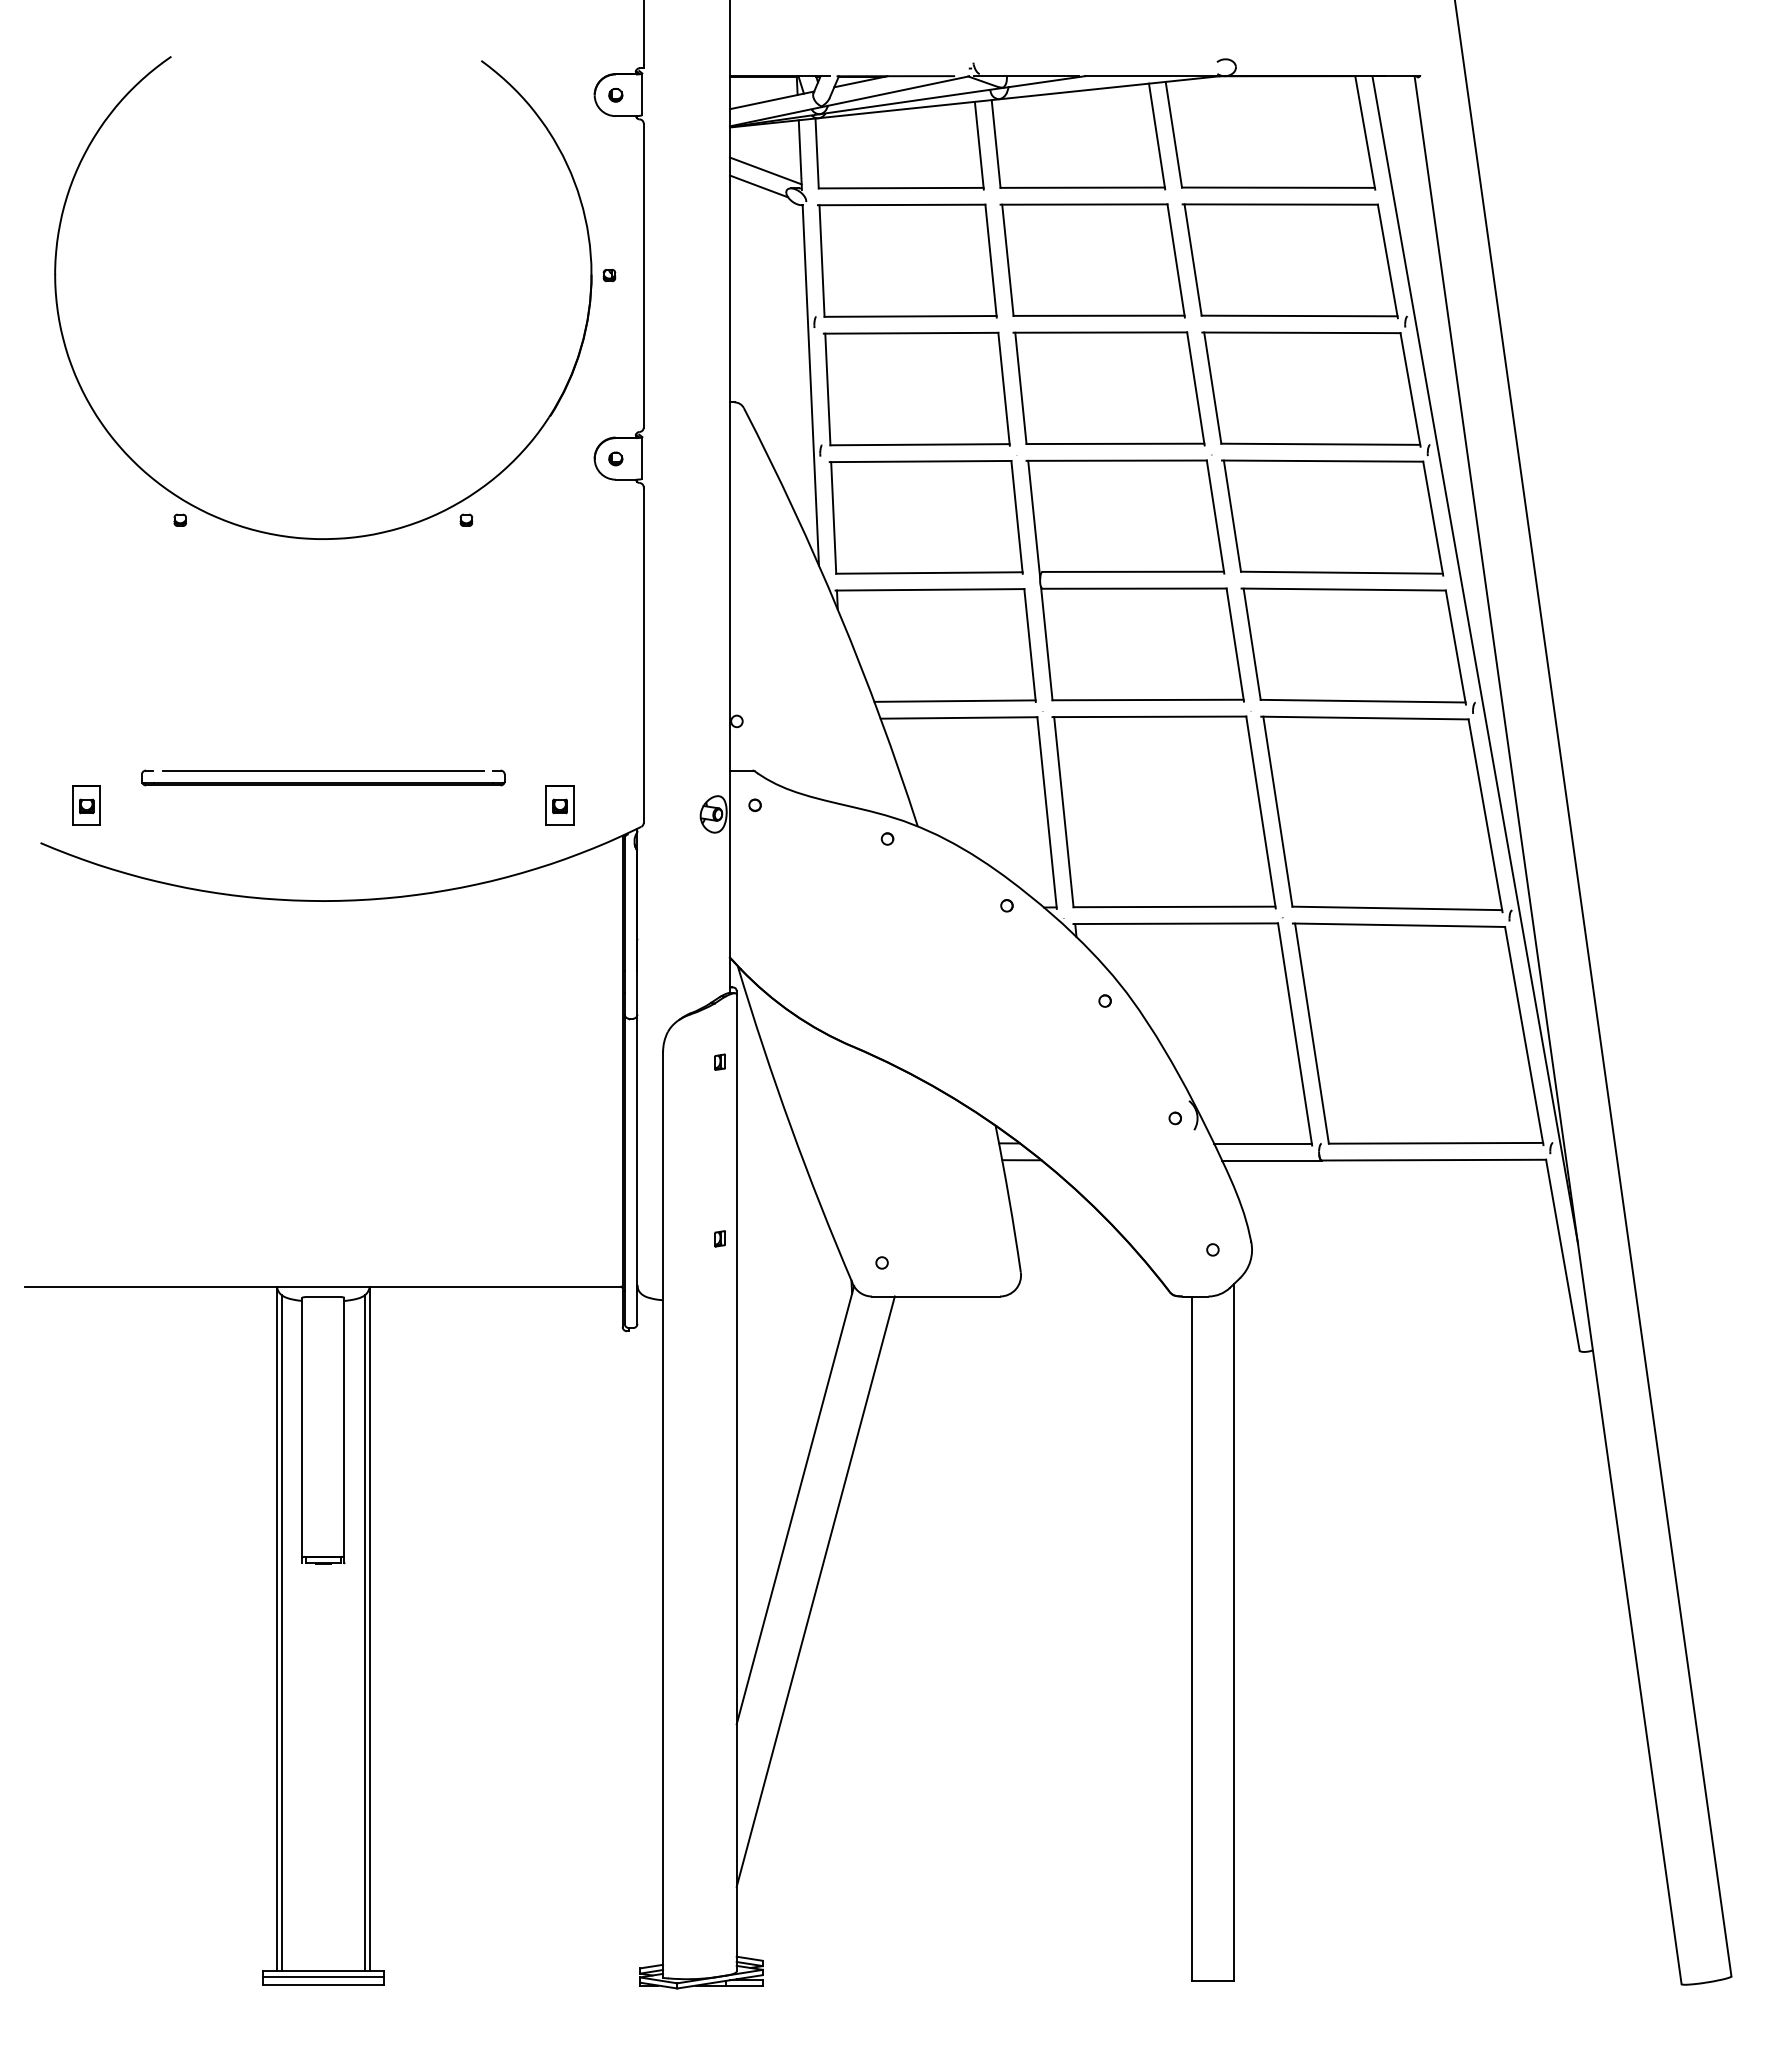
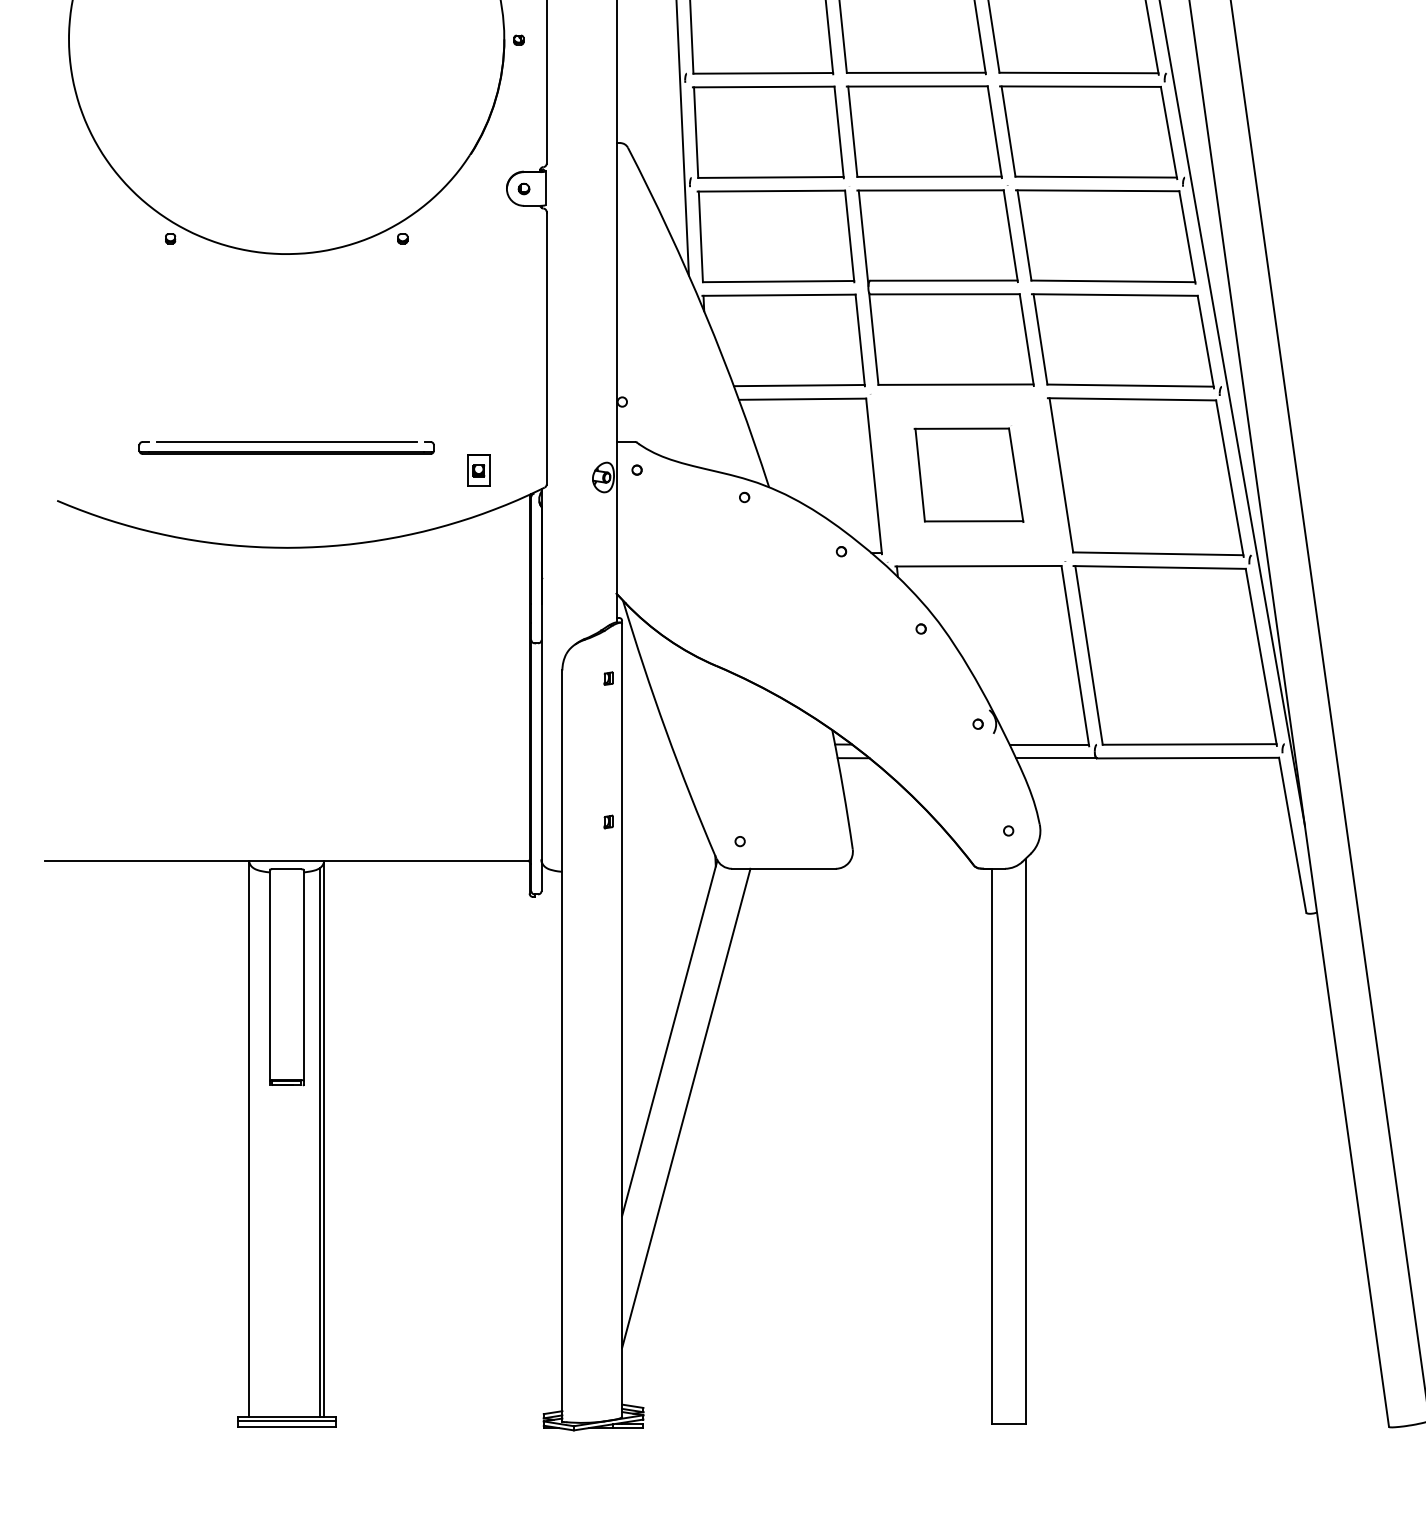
part: (86, 805) -> (94, 470), removed
part: (1163, 810) -> (968, 474), size x0.6
line: (282, 1633) -> (253, 1142), removed

